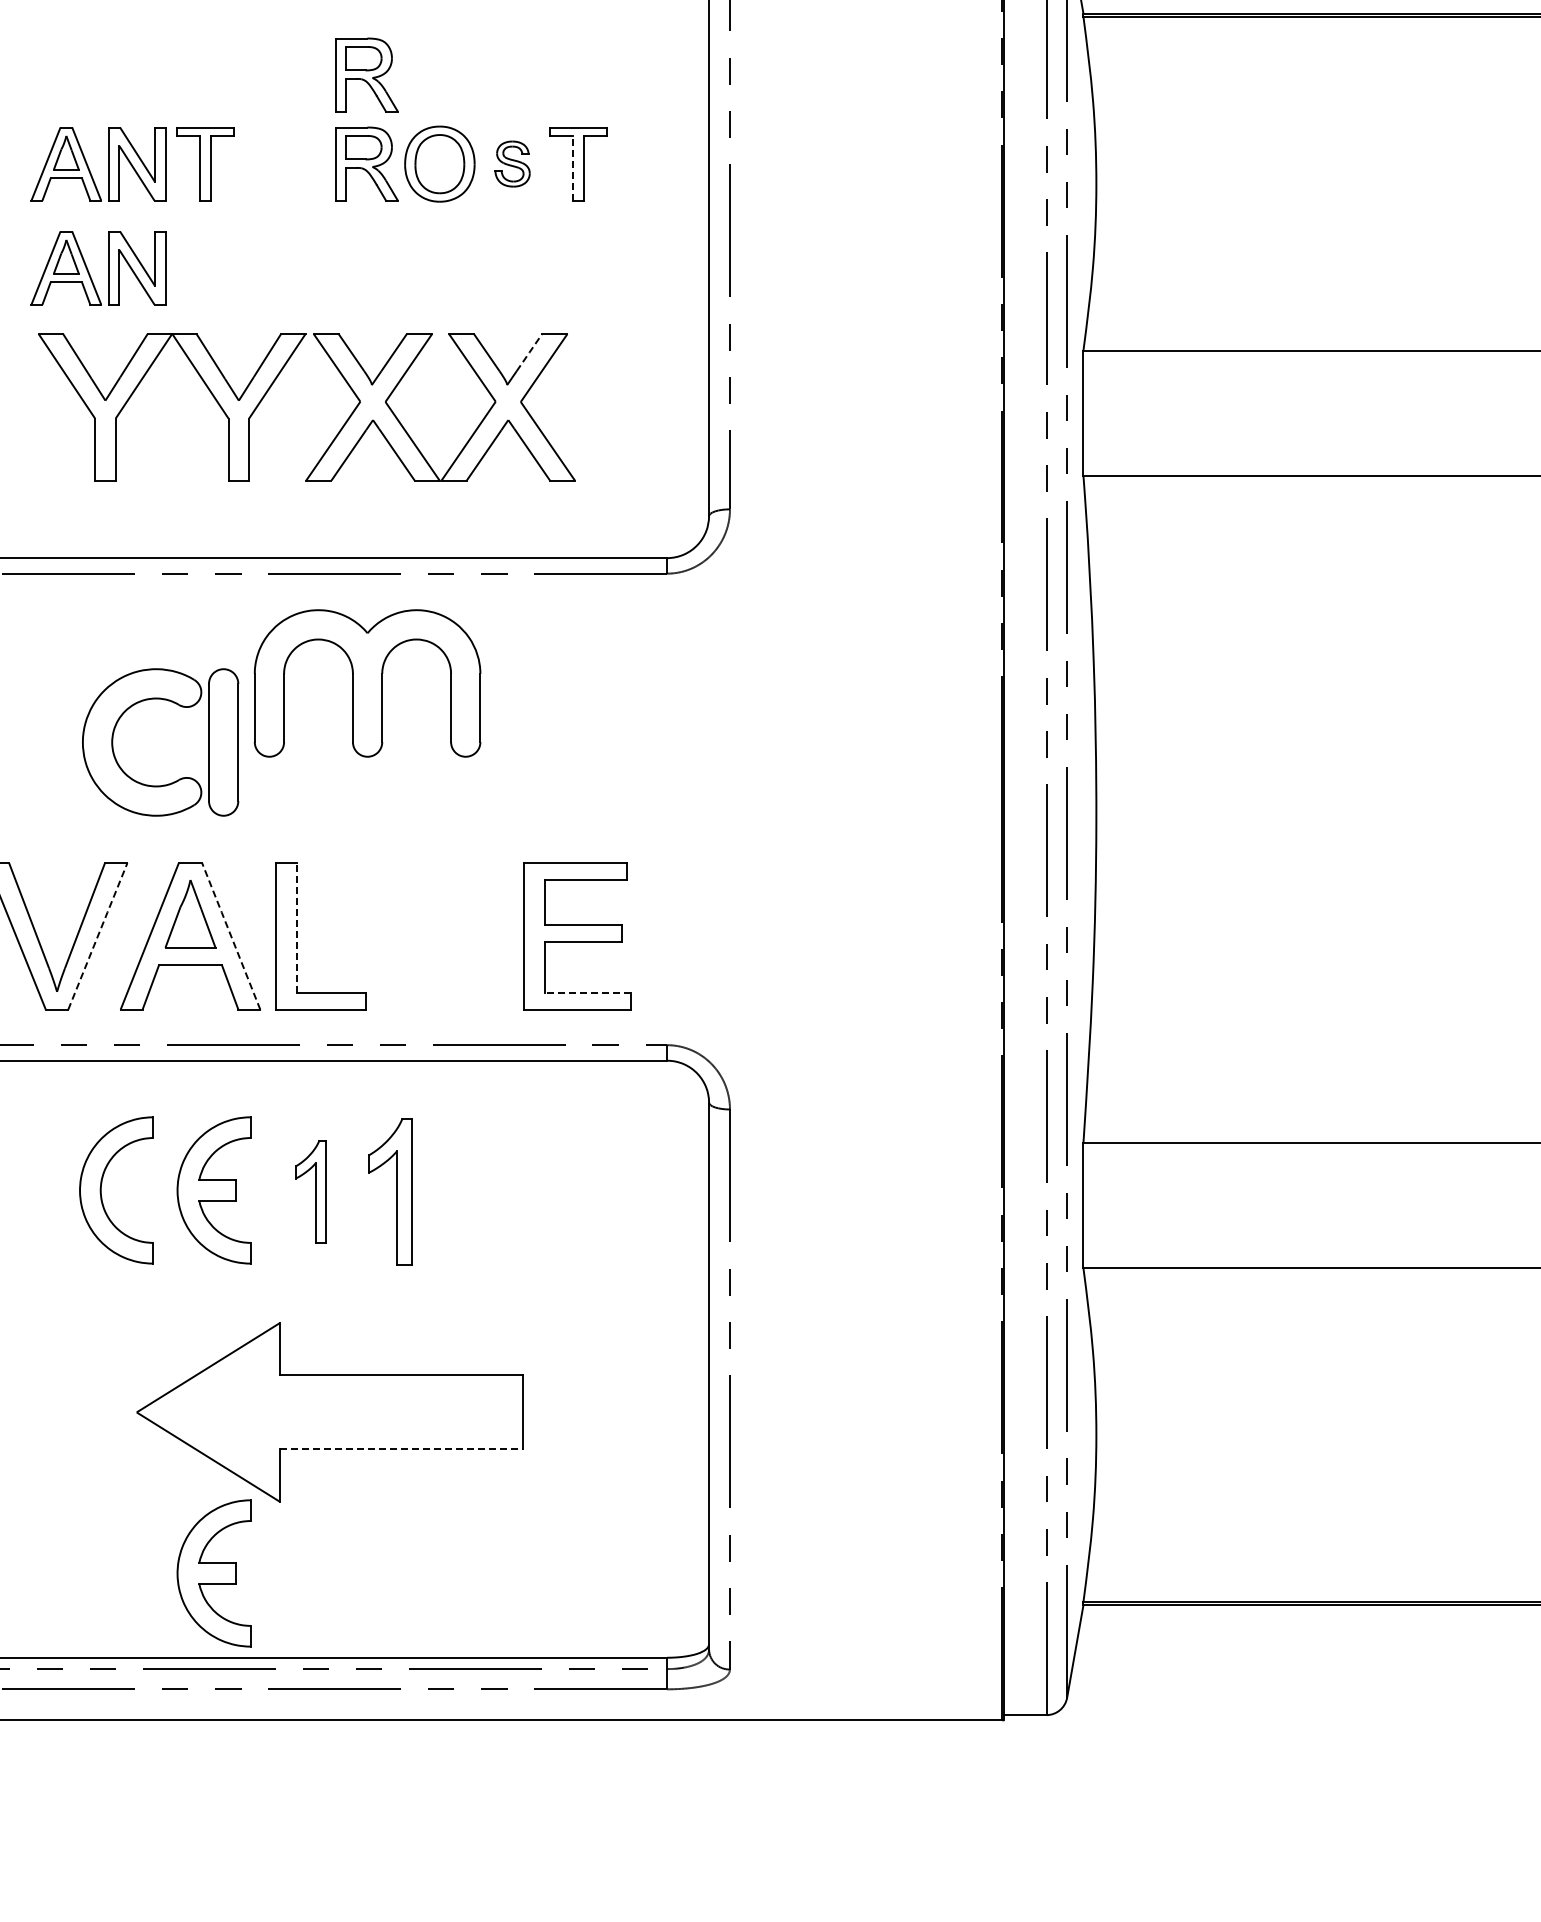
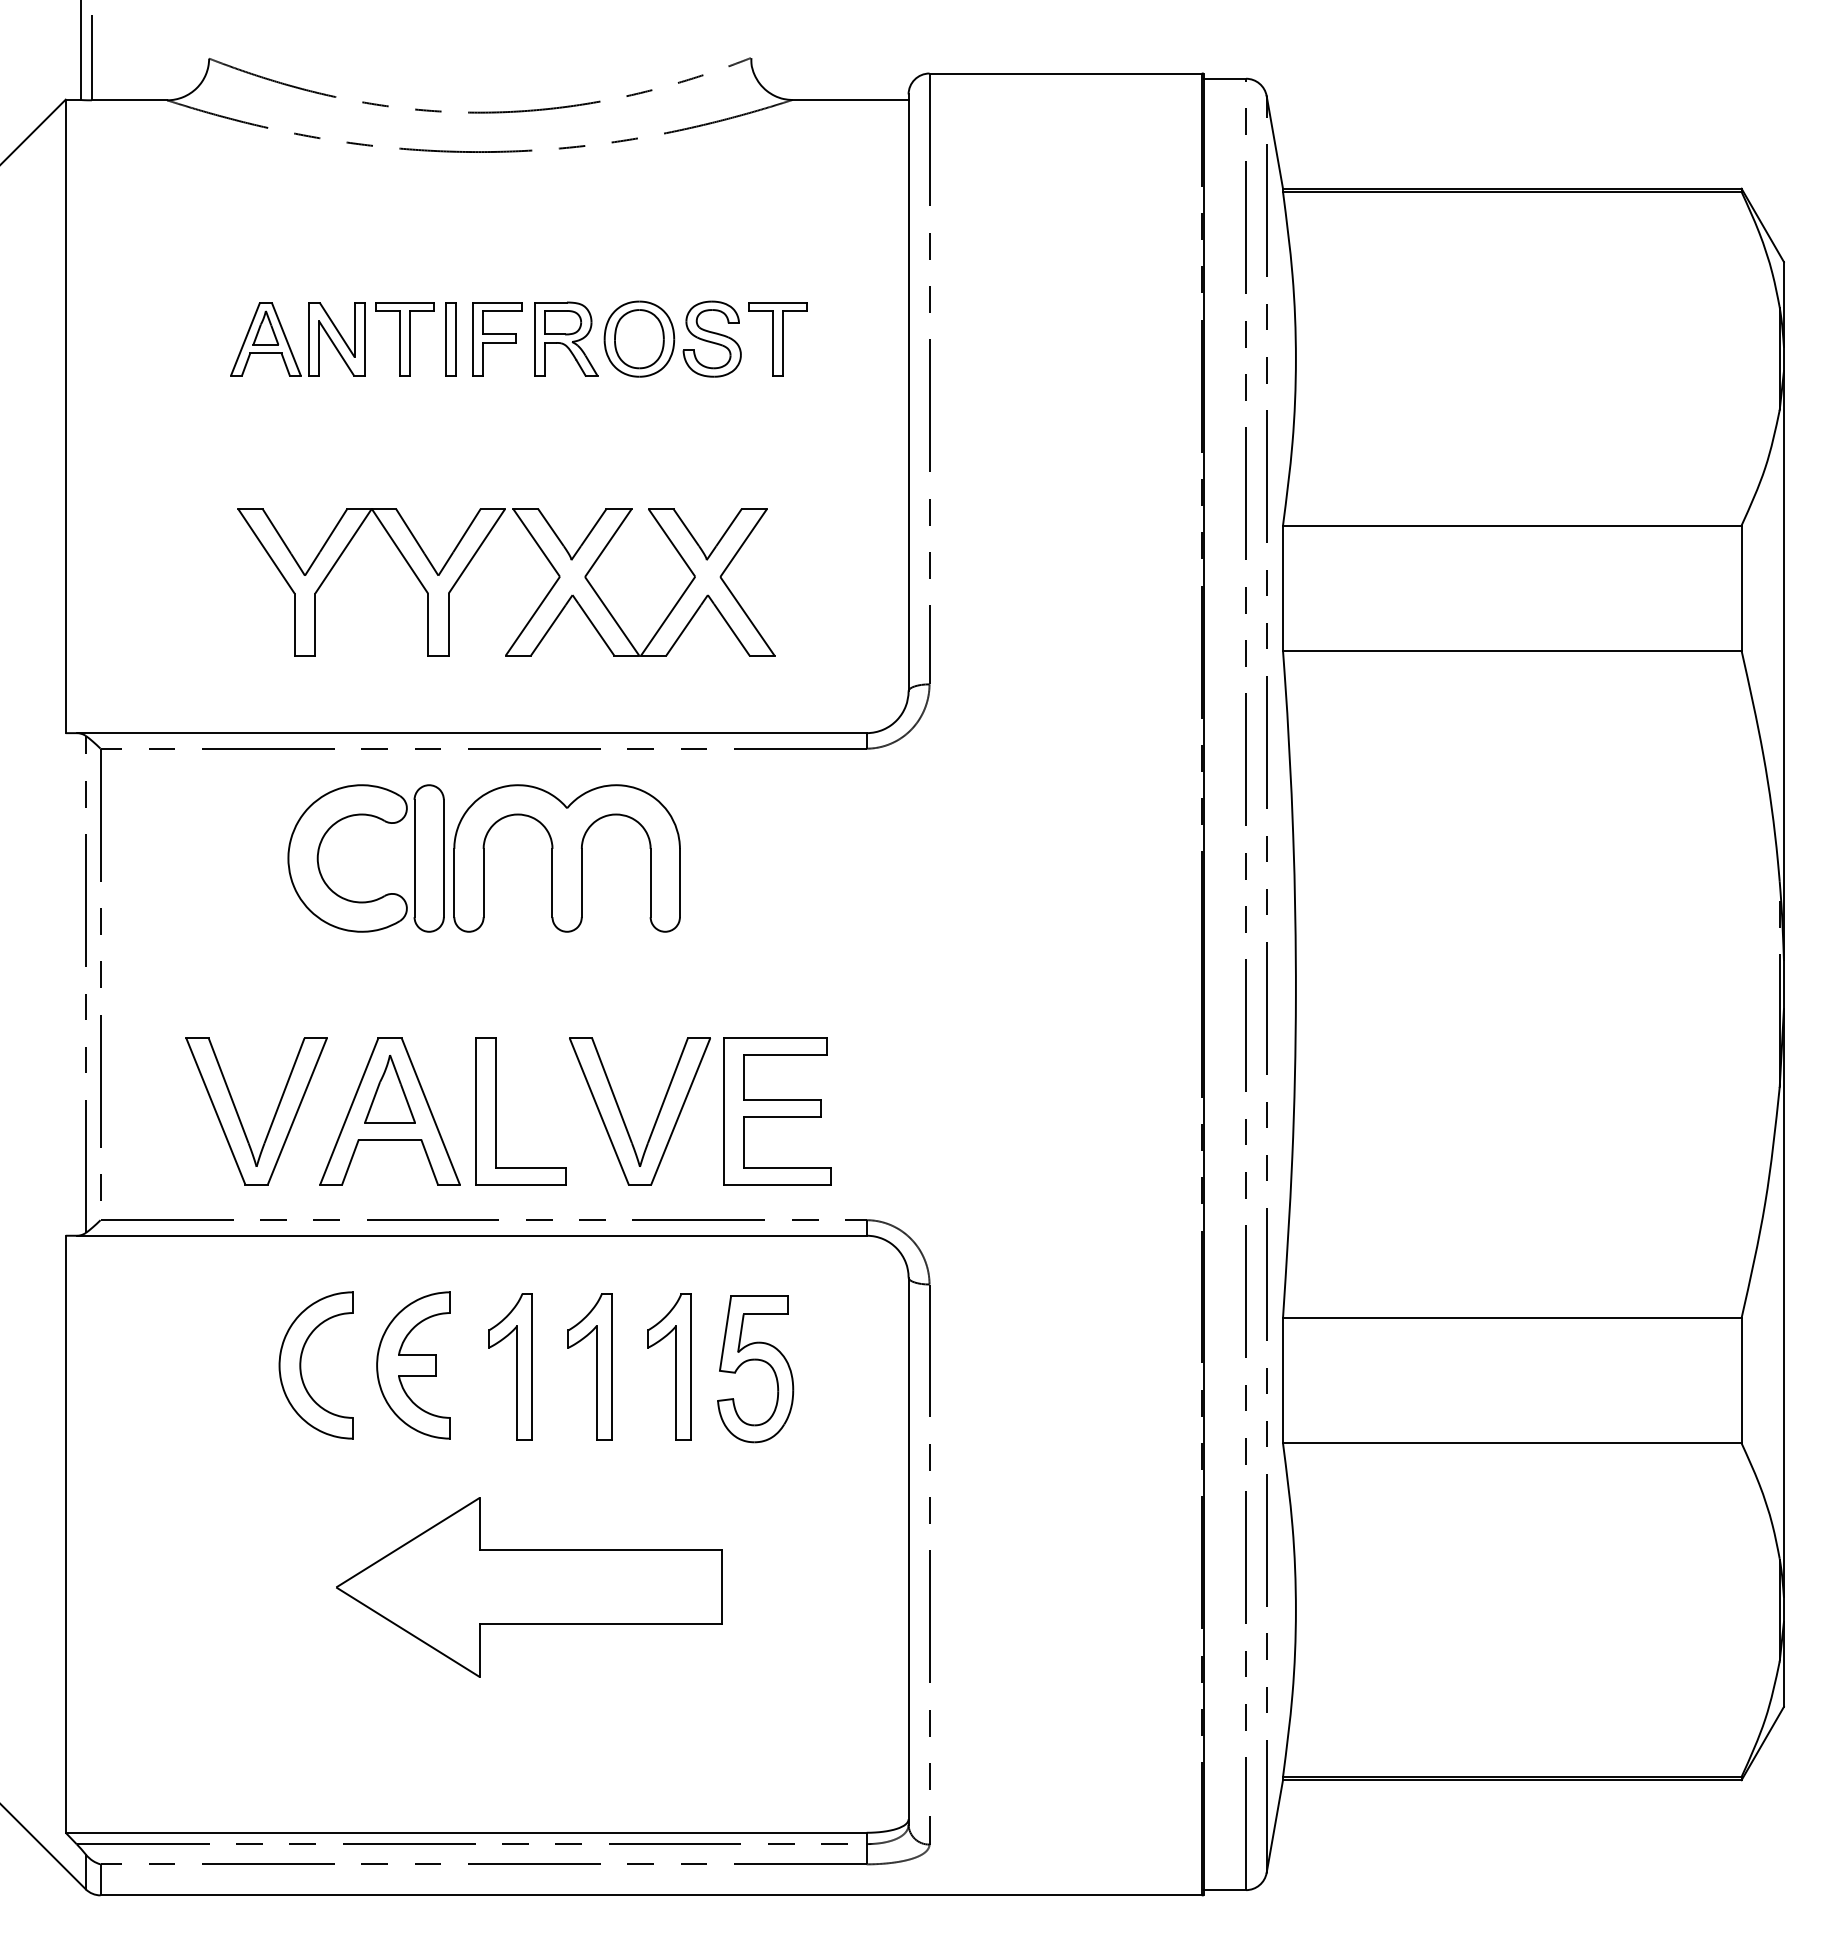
part: (366, 74) -> (566, 249), removed
part: (511, 163) -> (711, 338), size x1.67
part: (250, 164) -> (450, 339), added
part: (297, 164) -> (497, 339), added
line: (572, 167) -> (772, 342), dashed -> solid
part: (88, 270) -> (288, 445), removed
line: (529, 352) -> (729, 527), dashed -> solid
part: (177, 705) -> (383, 821), moved
line: (296, 928) -> (496, 1103), dashed -> solid
line: (97, 936) -> (297, 1111), dashed -> solid
line: (230, 936) -> (430, 1111), dashed -> solid
part: (423, 942) -> (623, 1117), added
line: (587, 992) -> (787, 1167), dashed -> solid
part: (555, 1185) -> (755, 1360), added
part: (310, 1191) -> (510, 1366), size x1.43
part: (469, 1191) -> (669, 1366), added
line: (401, 1449) -> (601, 1624), dashed -> solid
part: (213, 1573) -> (413, 1748), removed

